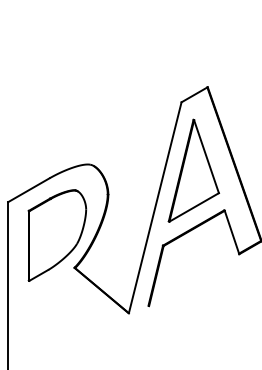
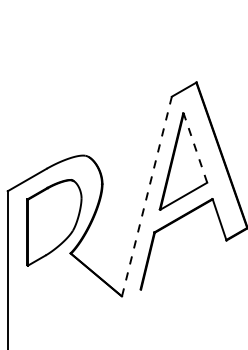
line: (206, 155) -> (195, 147), solid -> dashed
line: (154, 207) -> (146, 196), solid -> dashed

